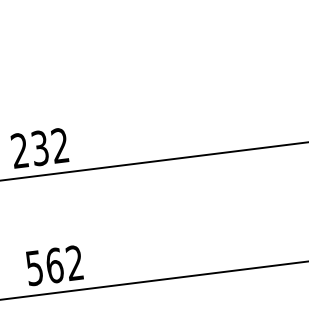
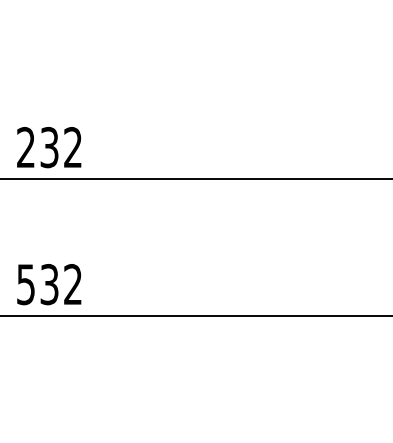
text: (54, 265) -> (49, 284), 562 -> 532

